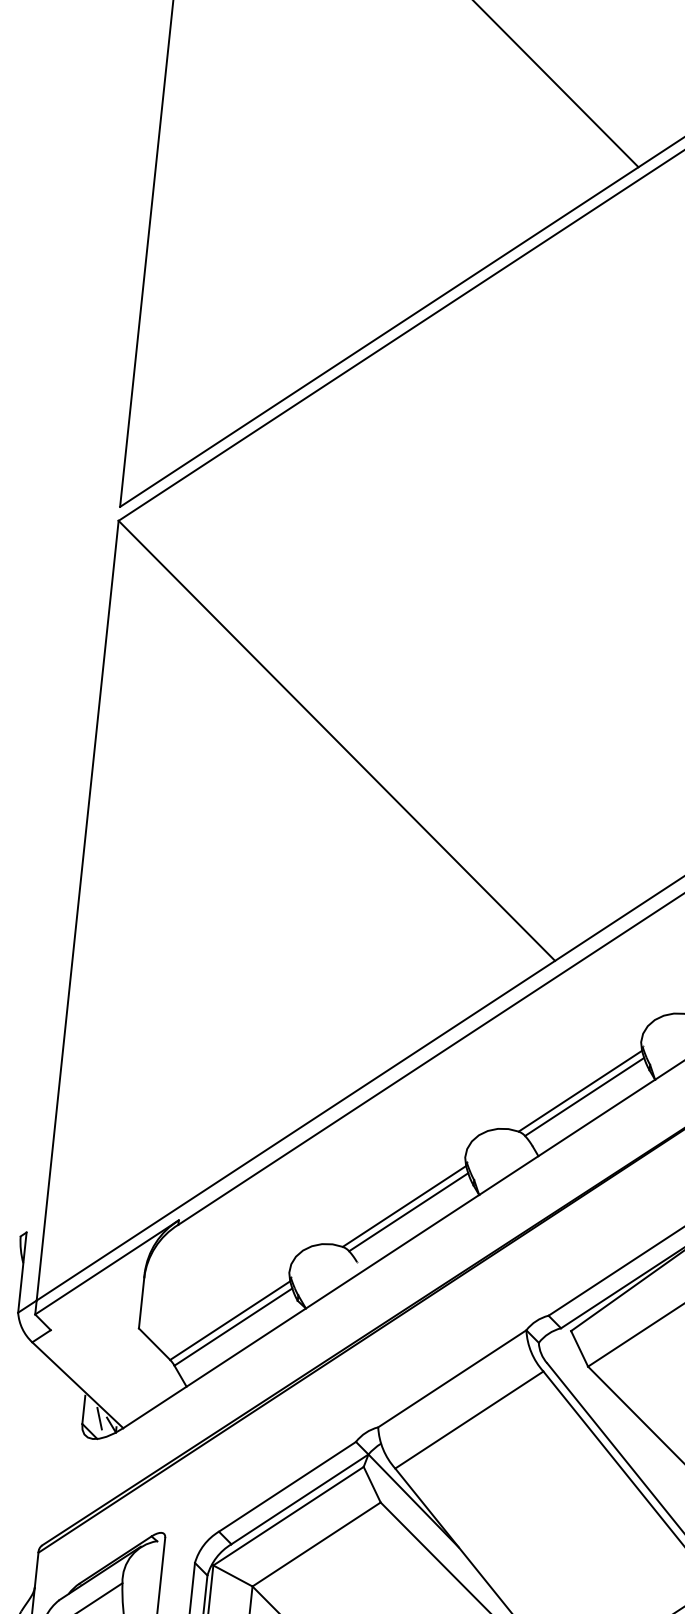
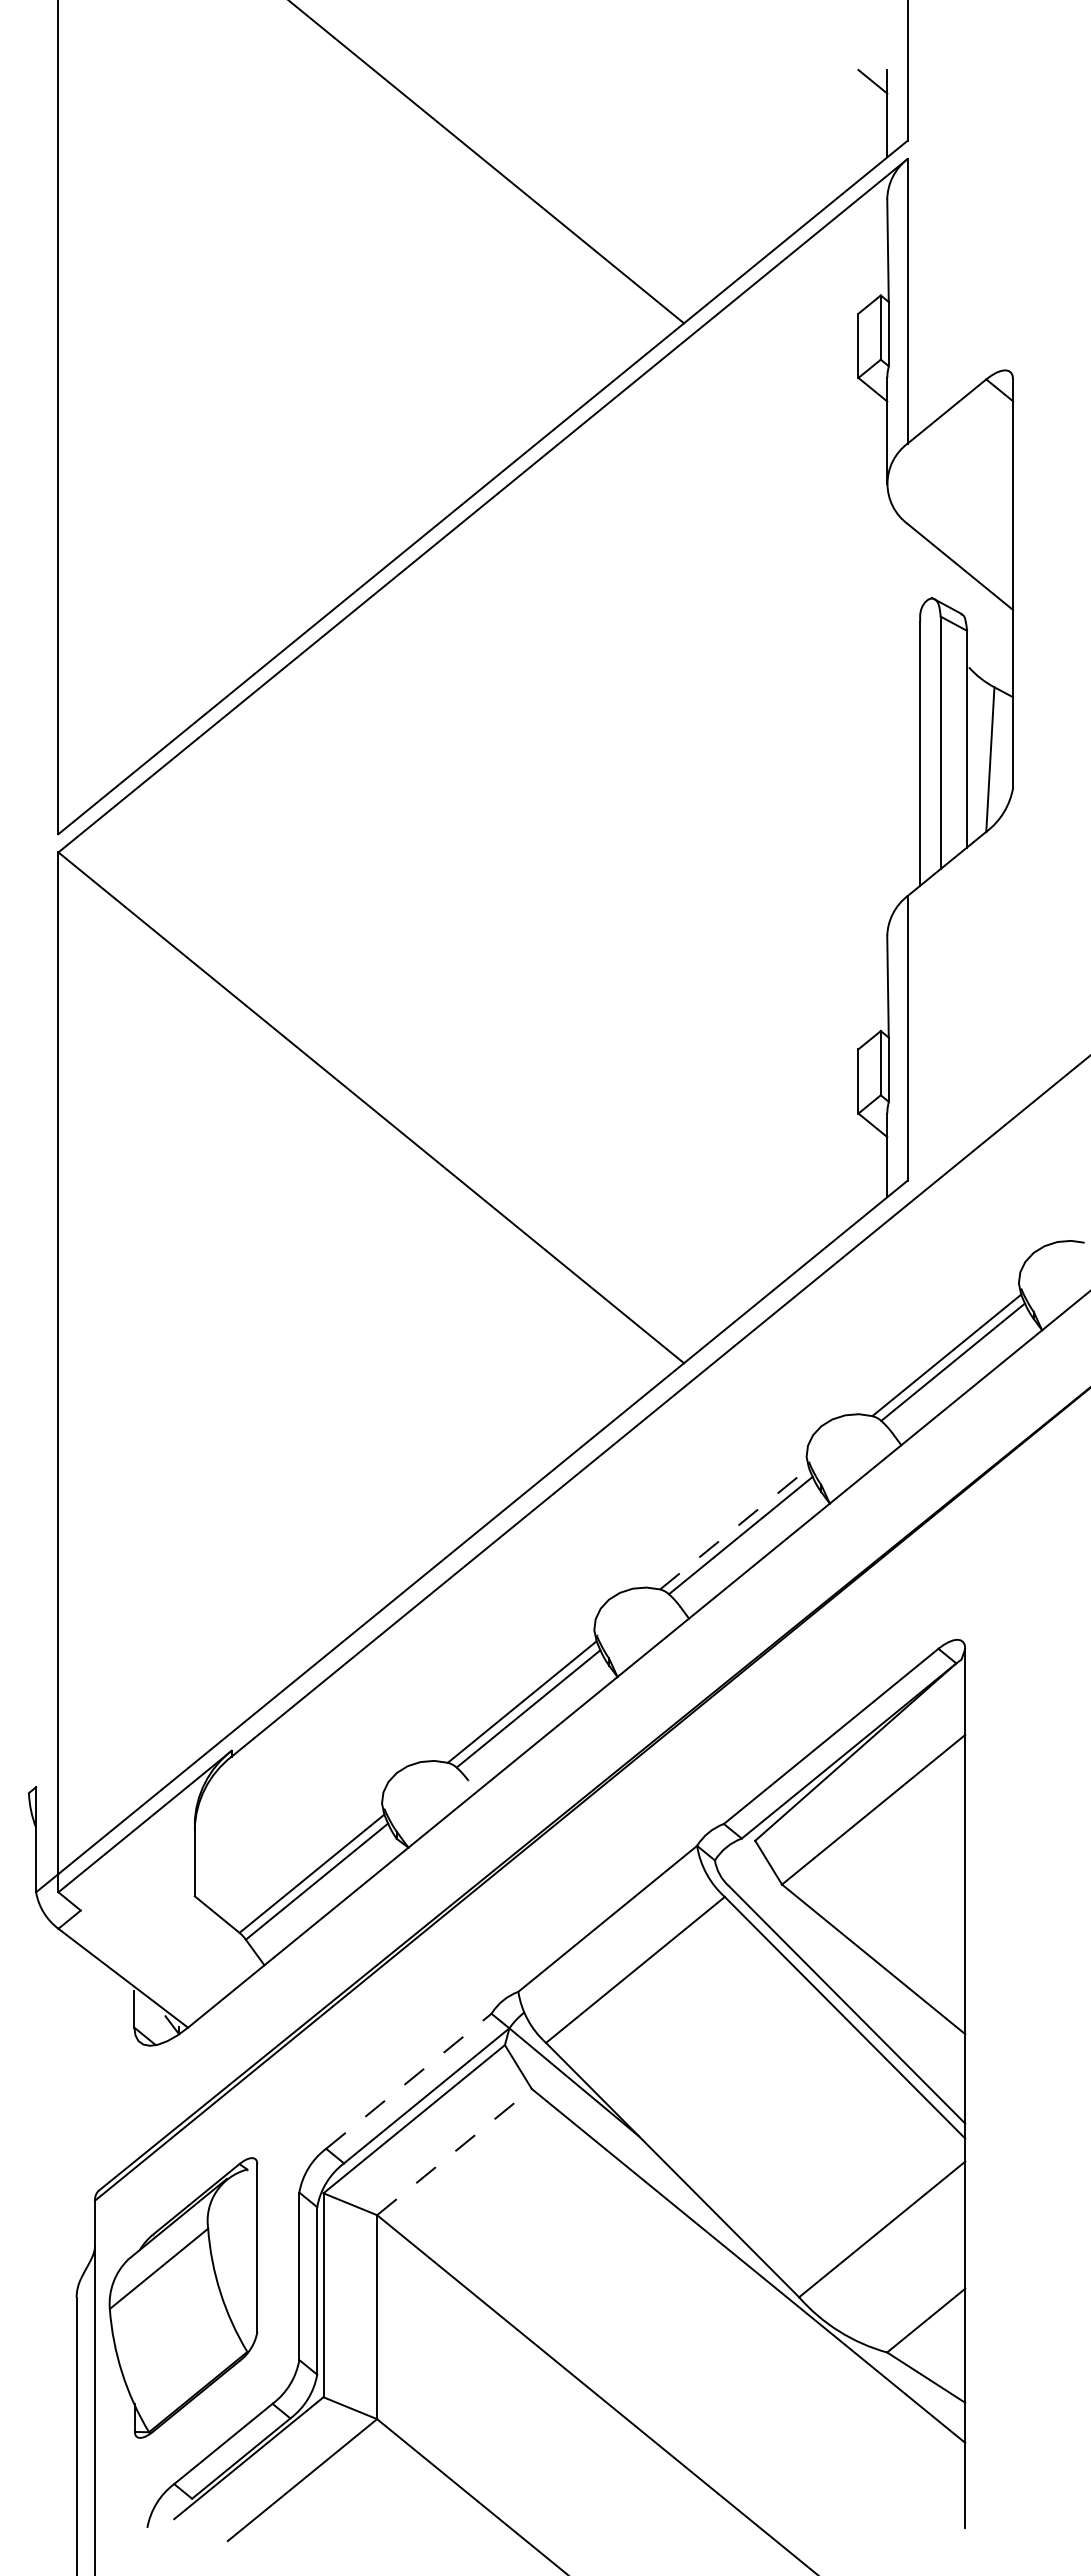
line: (580, 1091) -> (734, 1528), solid -> dashed
line: (99, 1418) -> (155, 2018), removed
line: (287, 1486) -> (408, 2081), solid -> dashed
line: (316, 1544) -> (454, 2152), solid -> dashed

